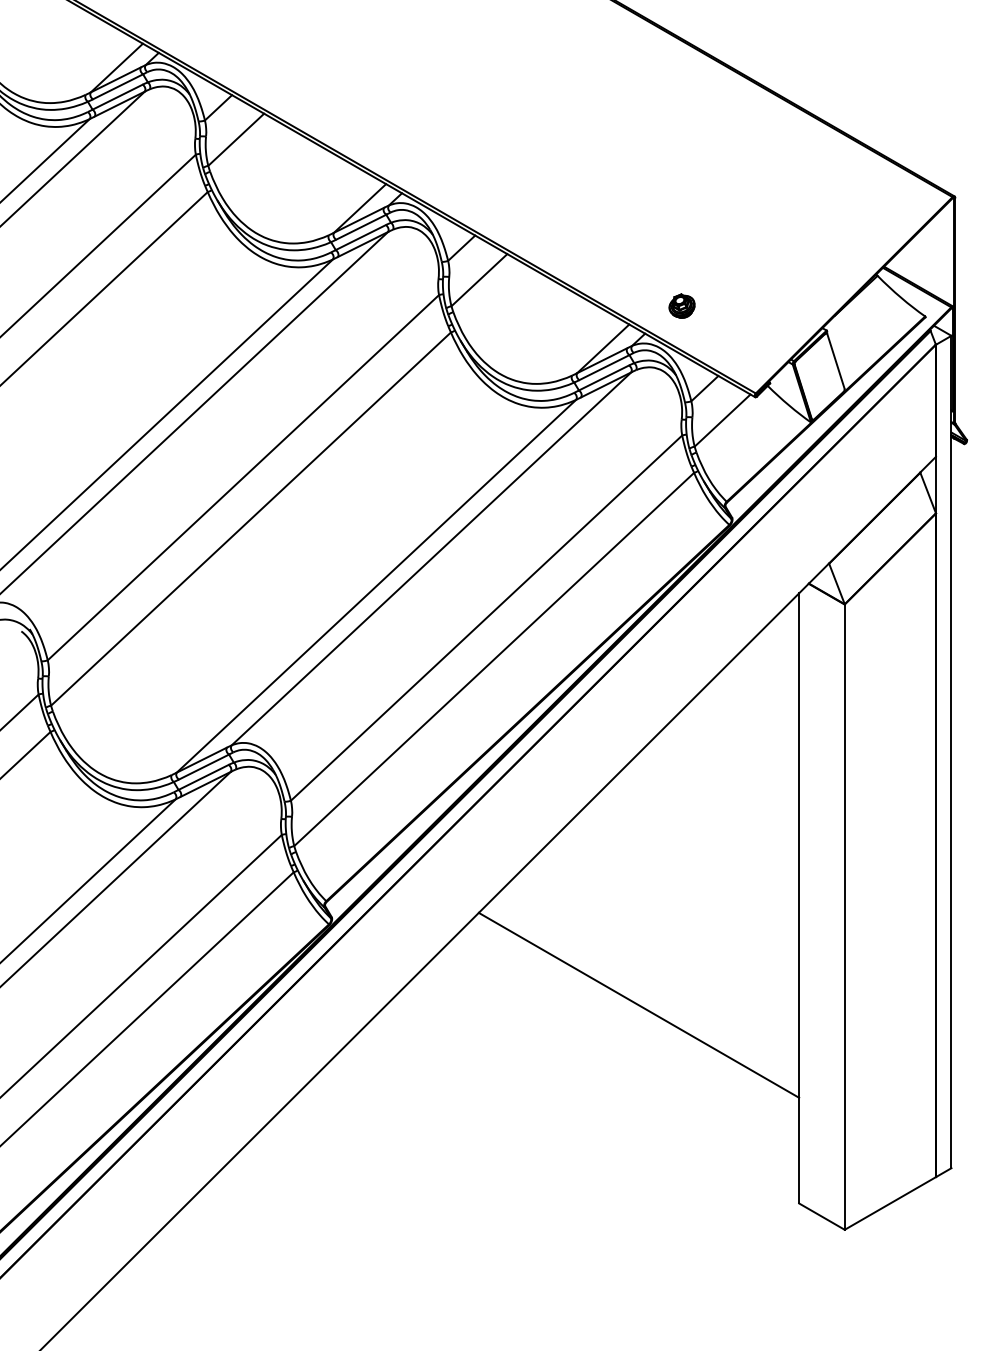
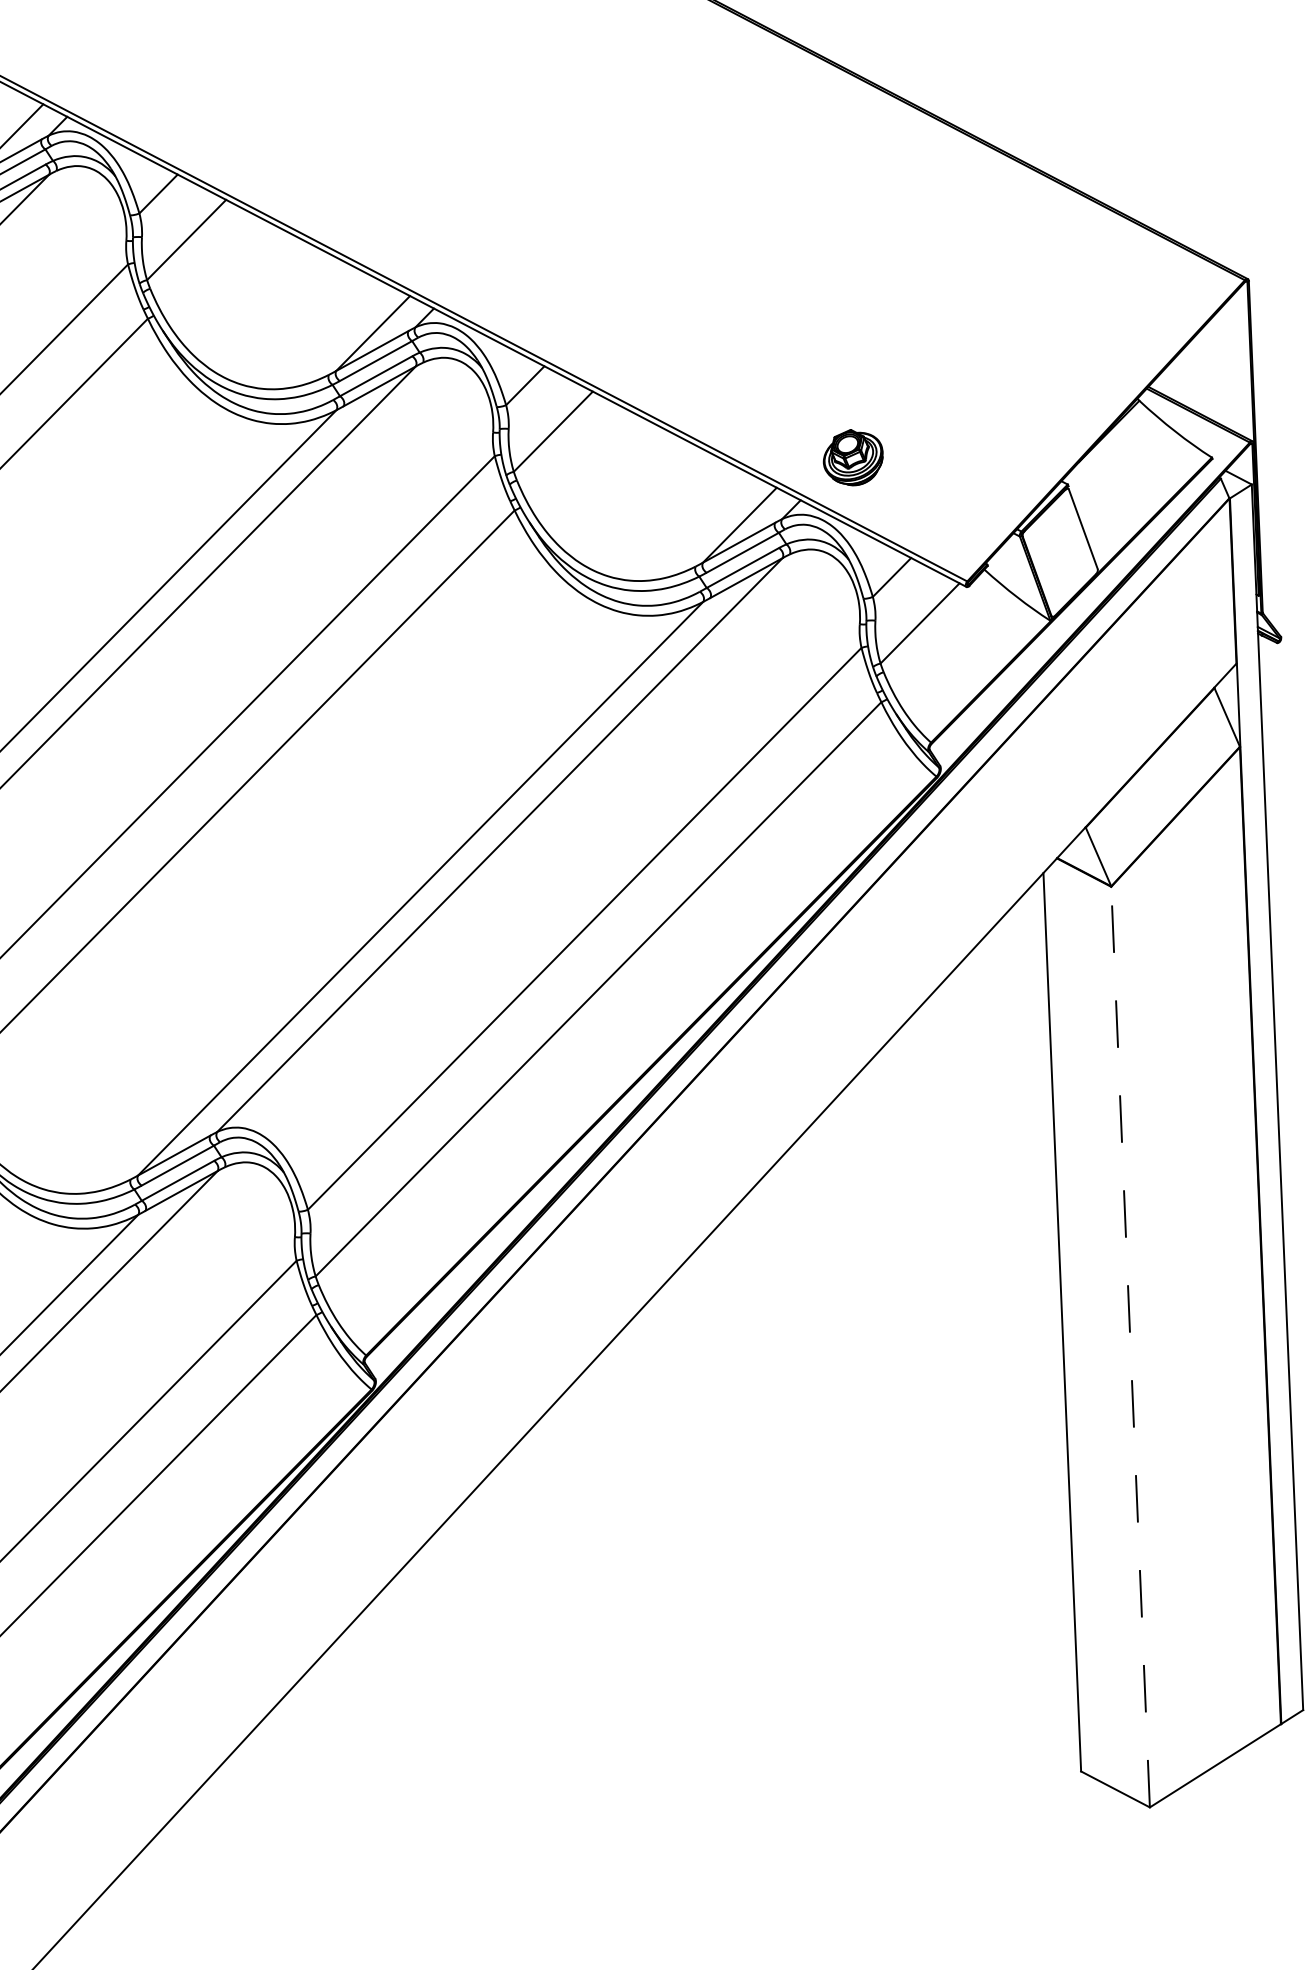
part: (681, 305) -> (852, 456), size x1.6
line: (844, 917) -> (1130, 1347), solid -> dashed
line: (638, 1004) -> (832, 1488), removed

